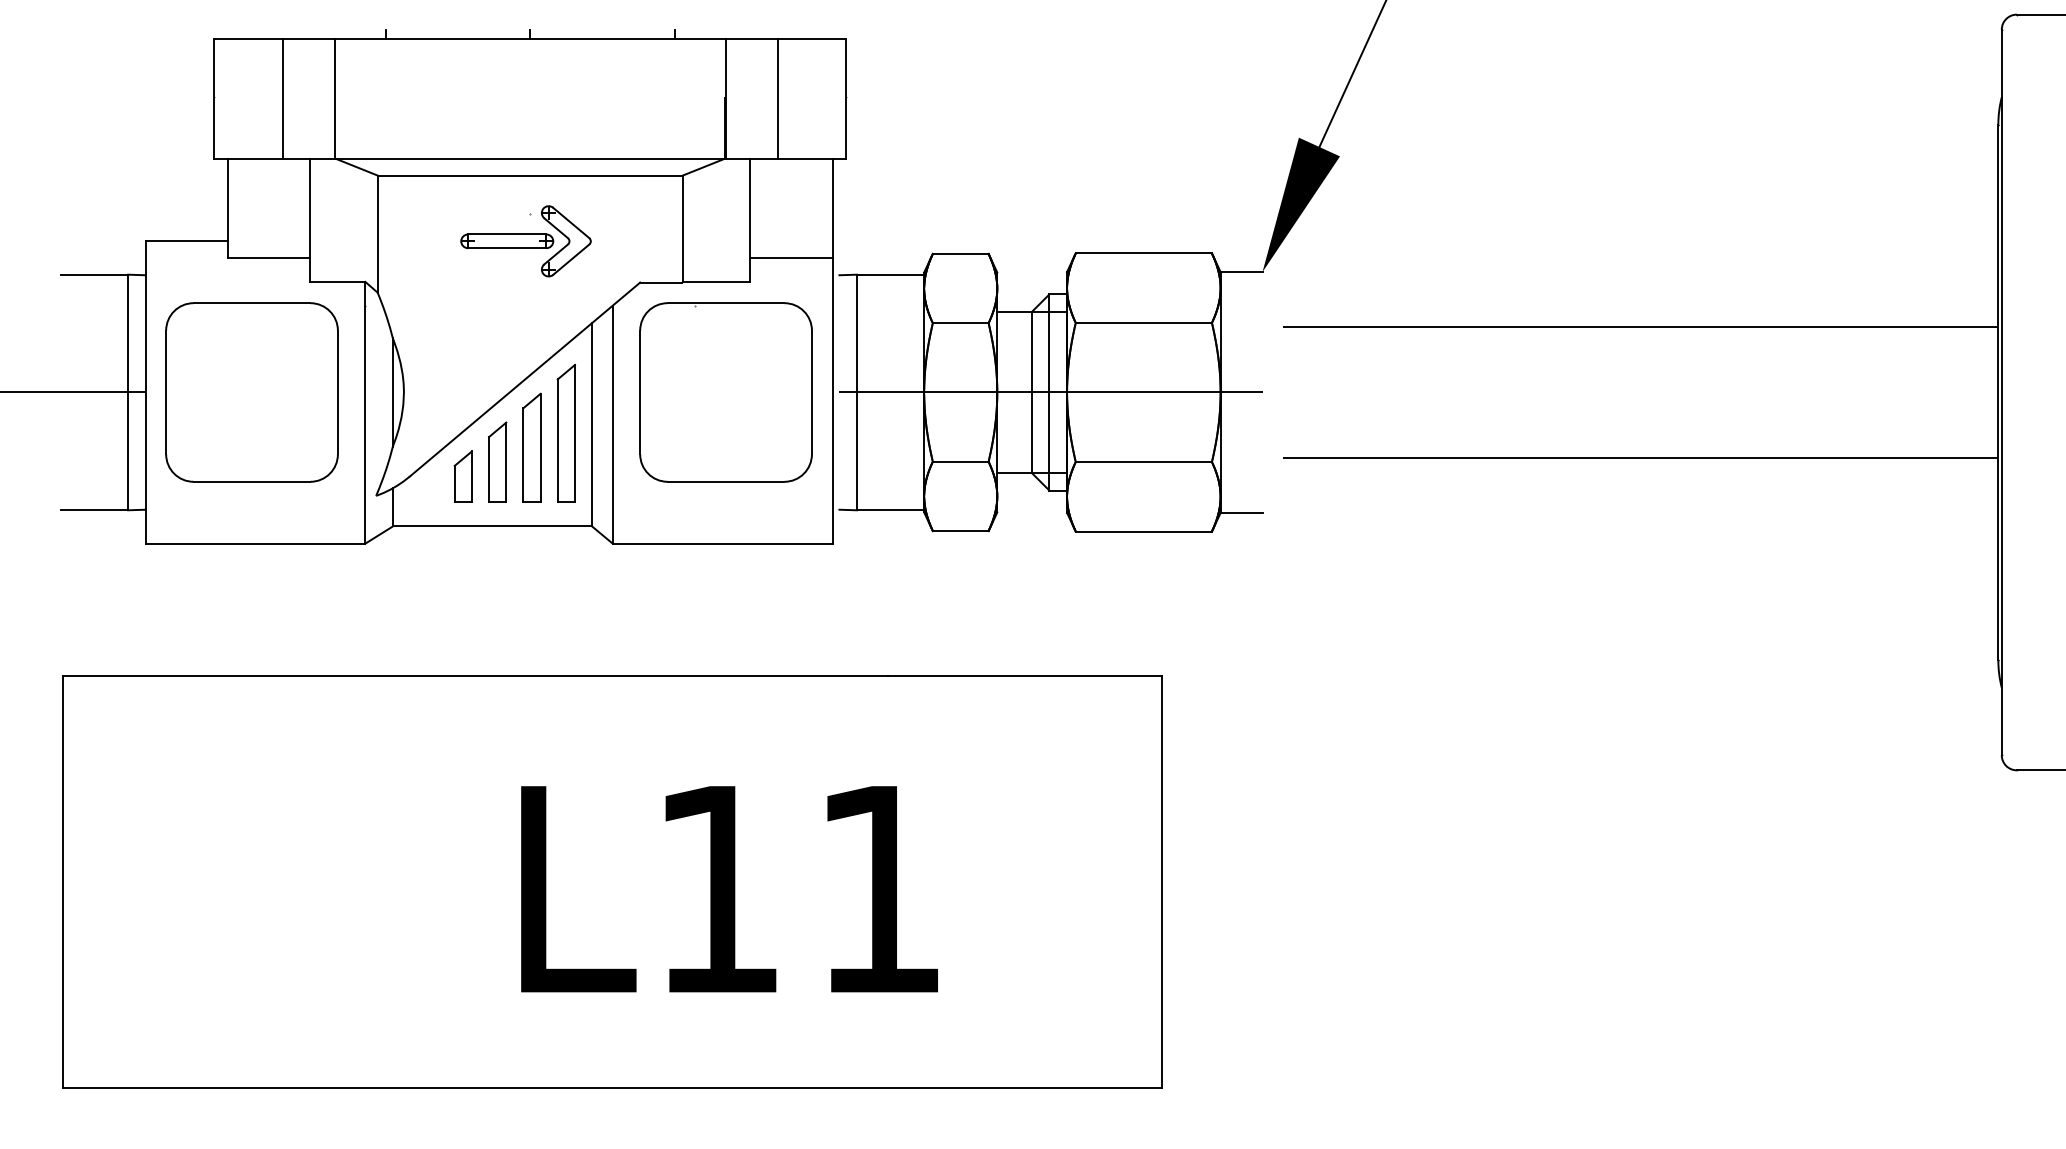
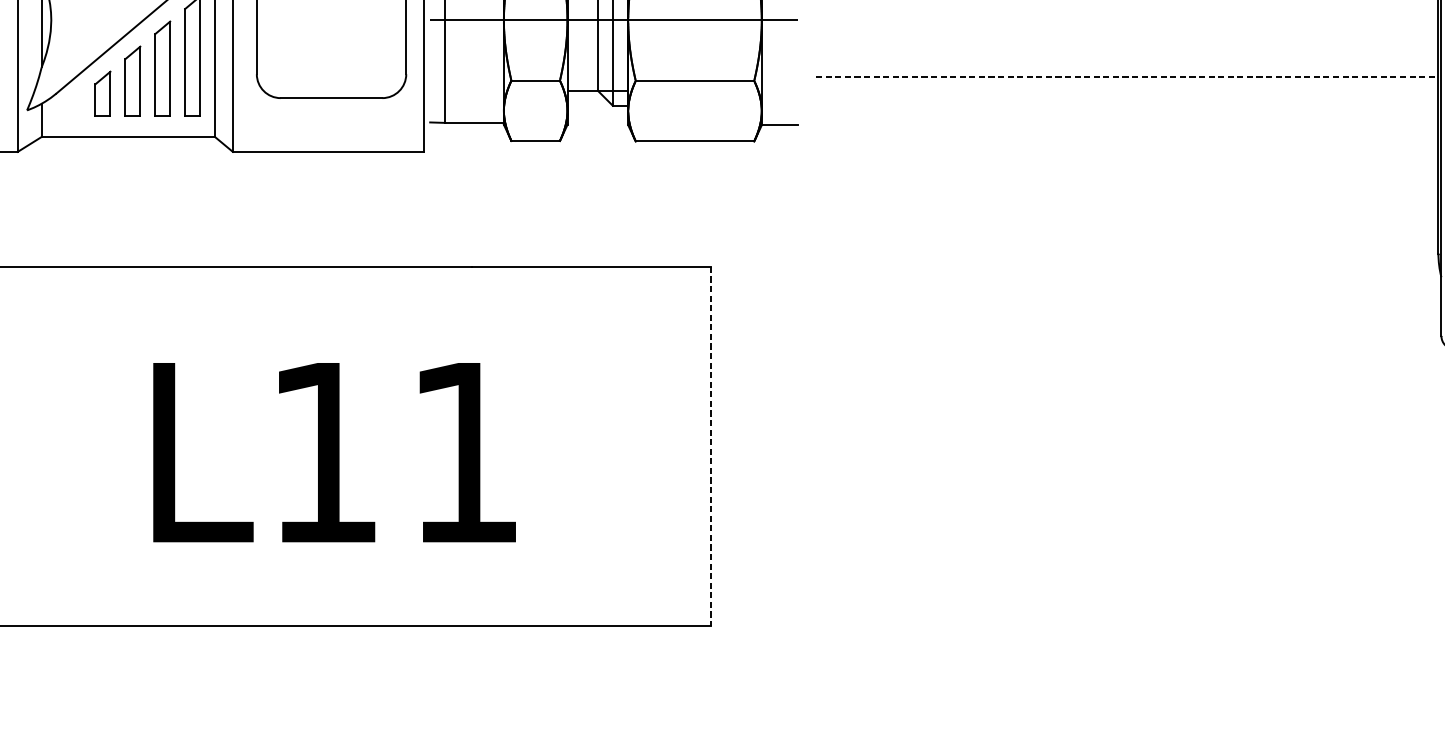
line: (1640, 457) -> (1127, 76), solid -> dashed
line: (1162, 882) -> (711, 446), solid -> dashed

